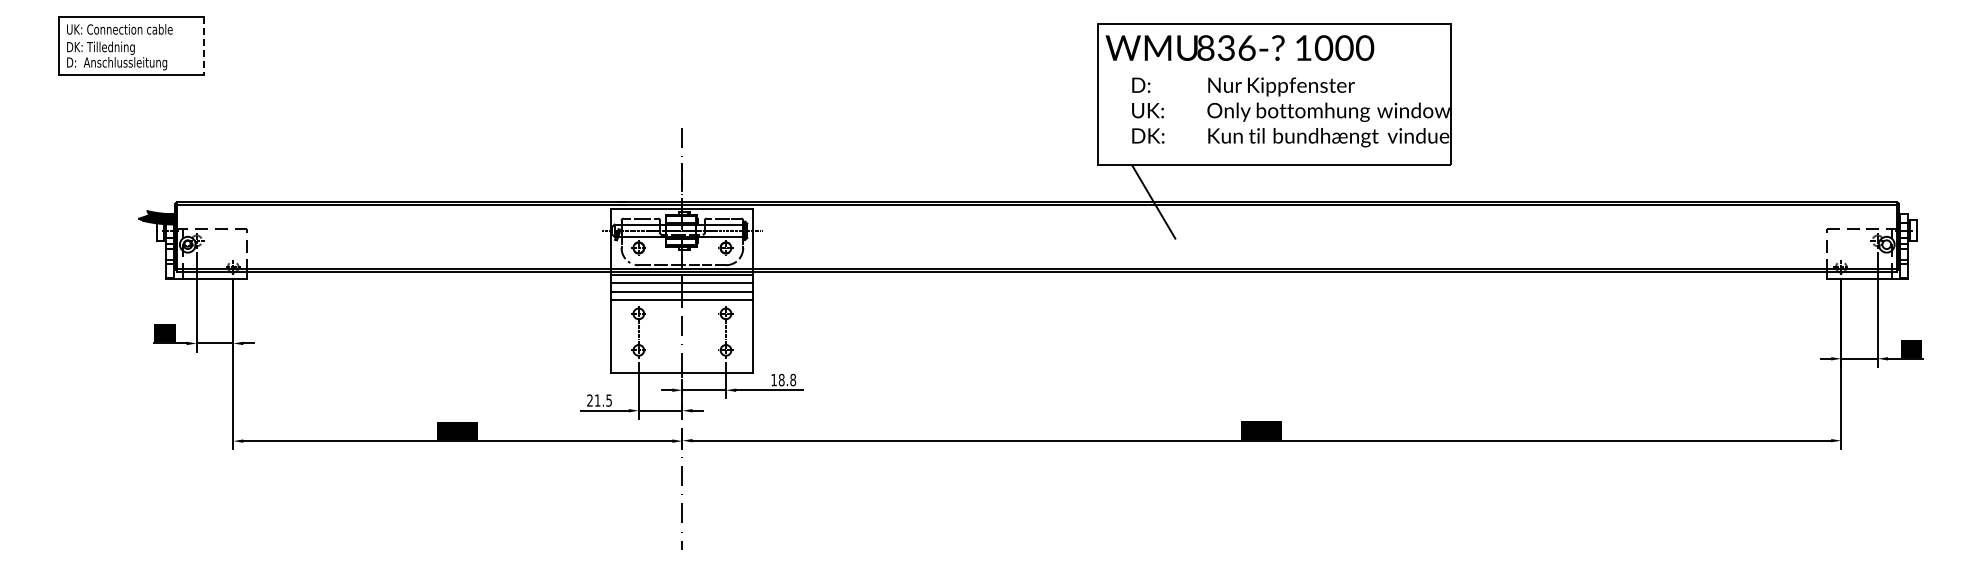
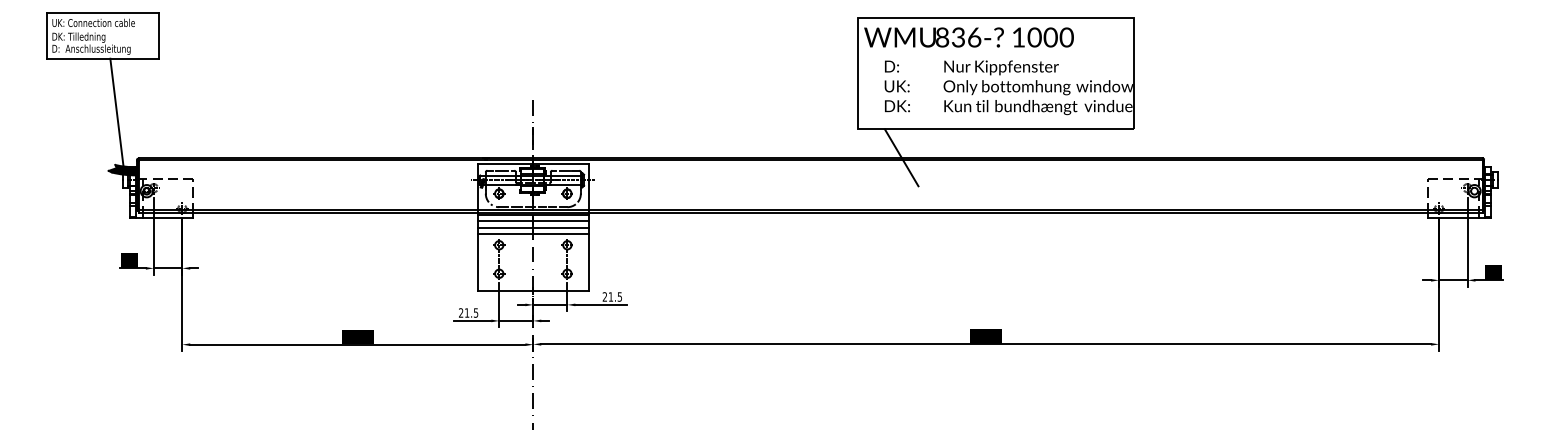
line: (203, 46) -> (159, 36), dashed -> solid
line: (149, 145) -> (116, 113), added
text: (783, 379) -> (612, 296), 18.8 -> 21.5

